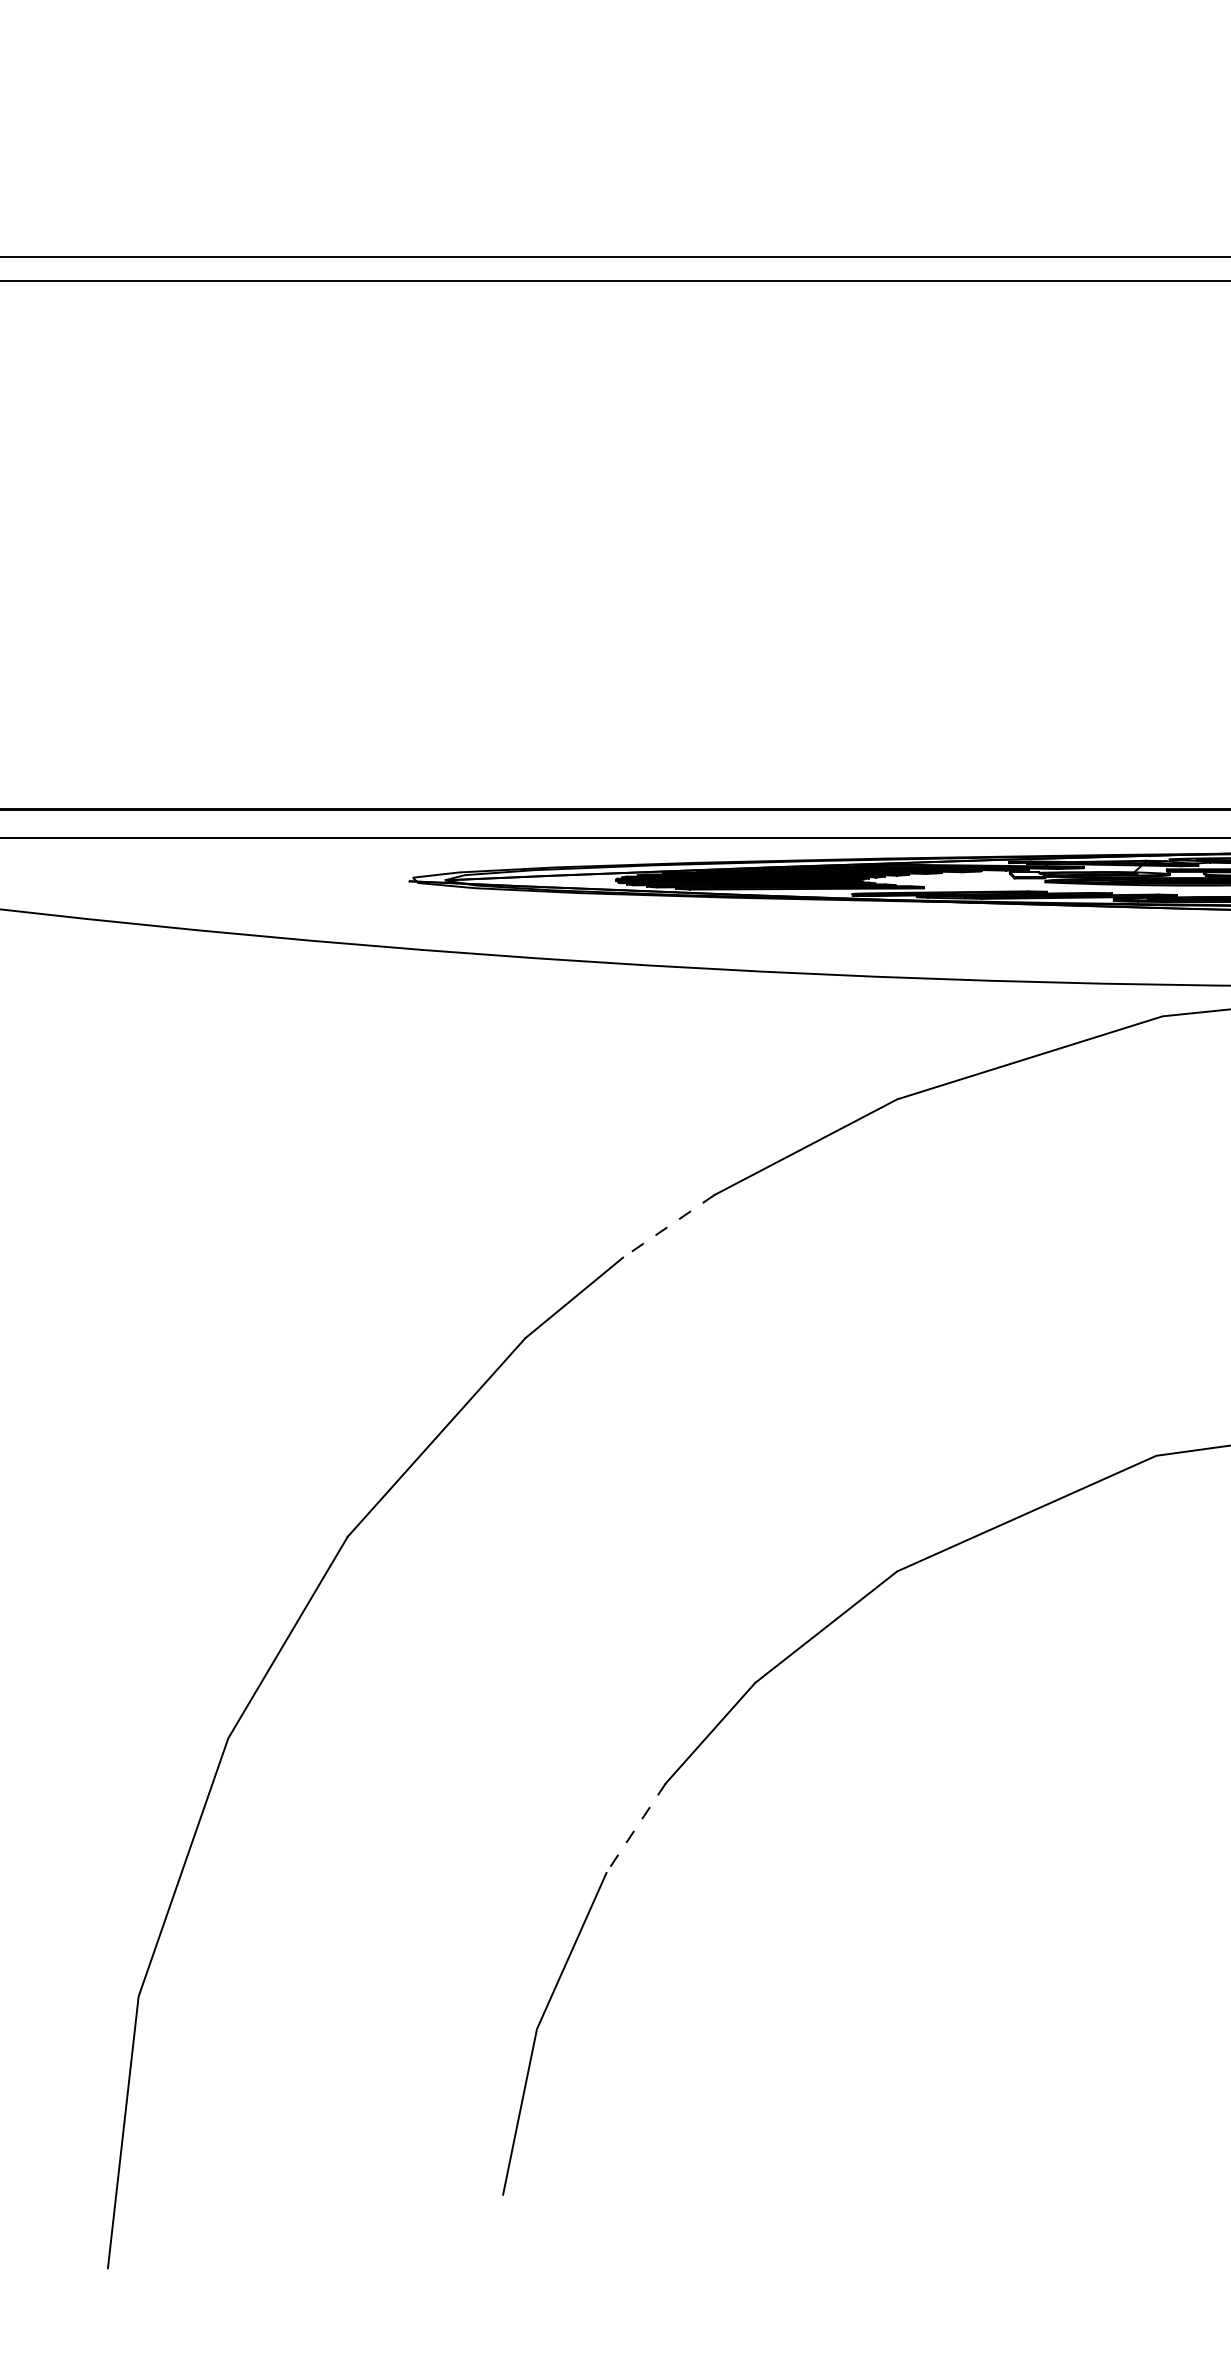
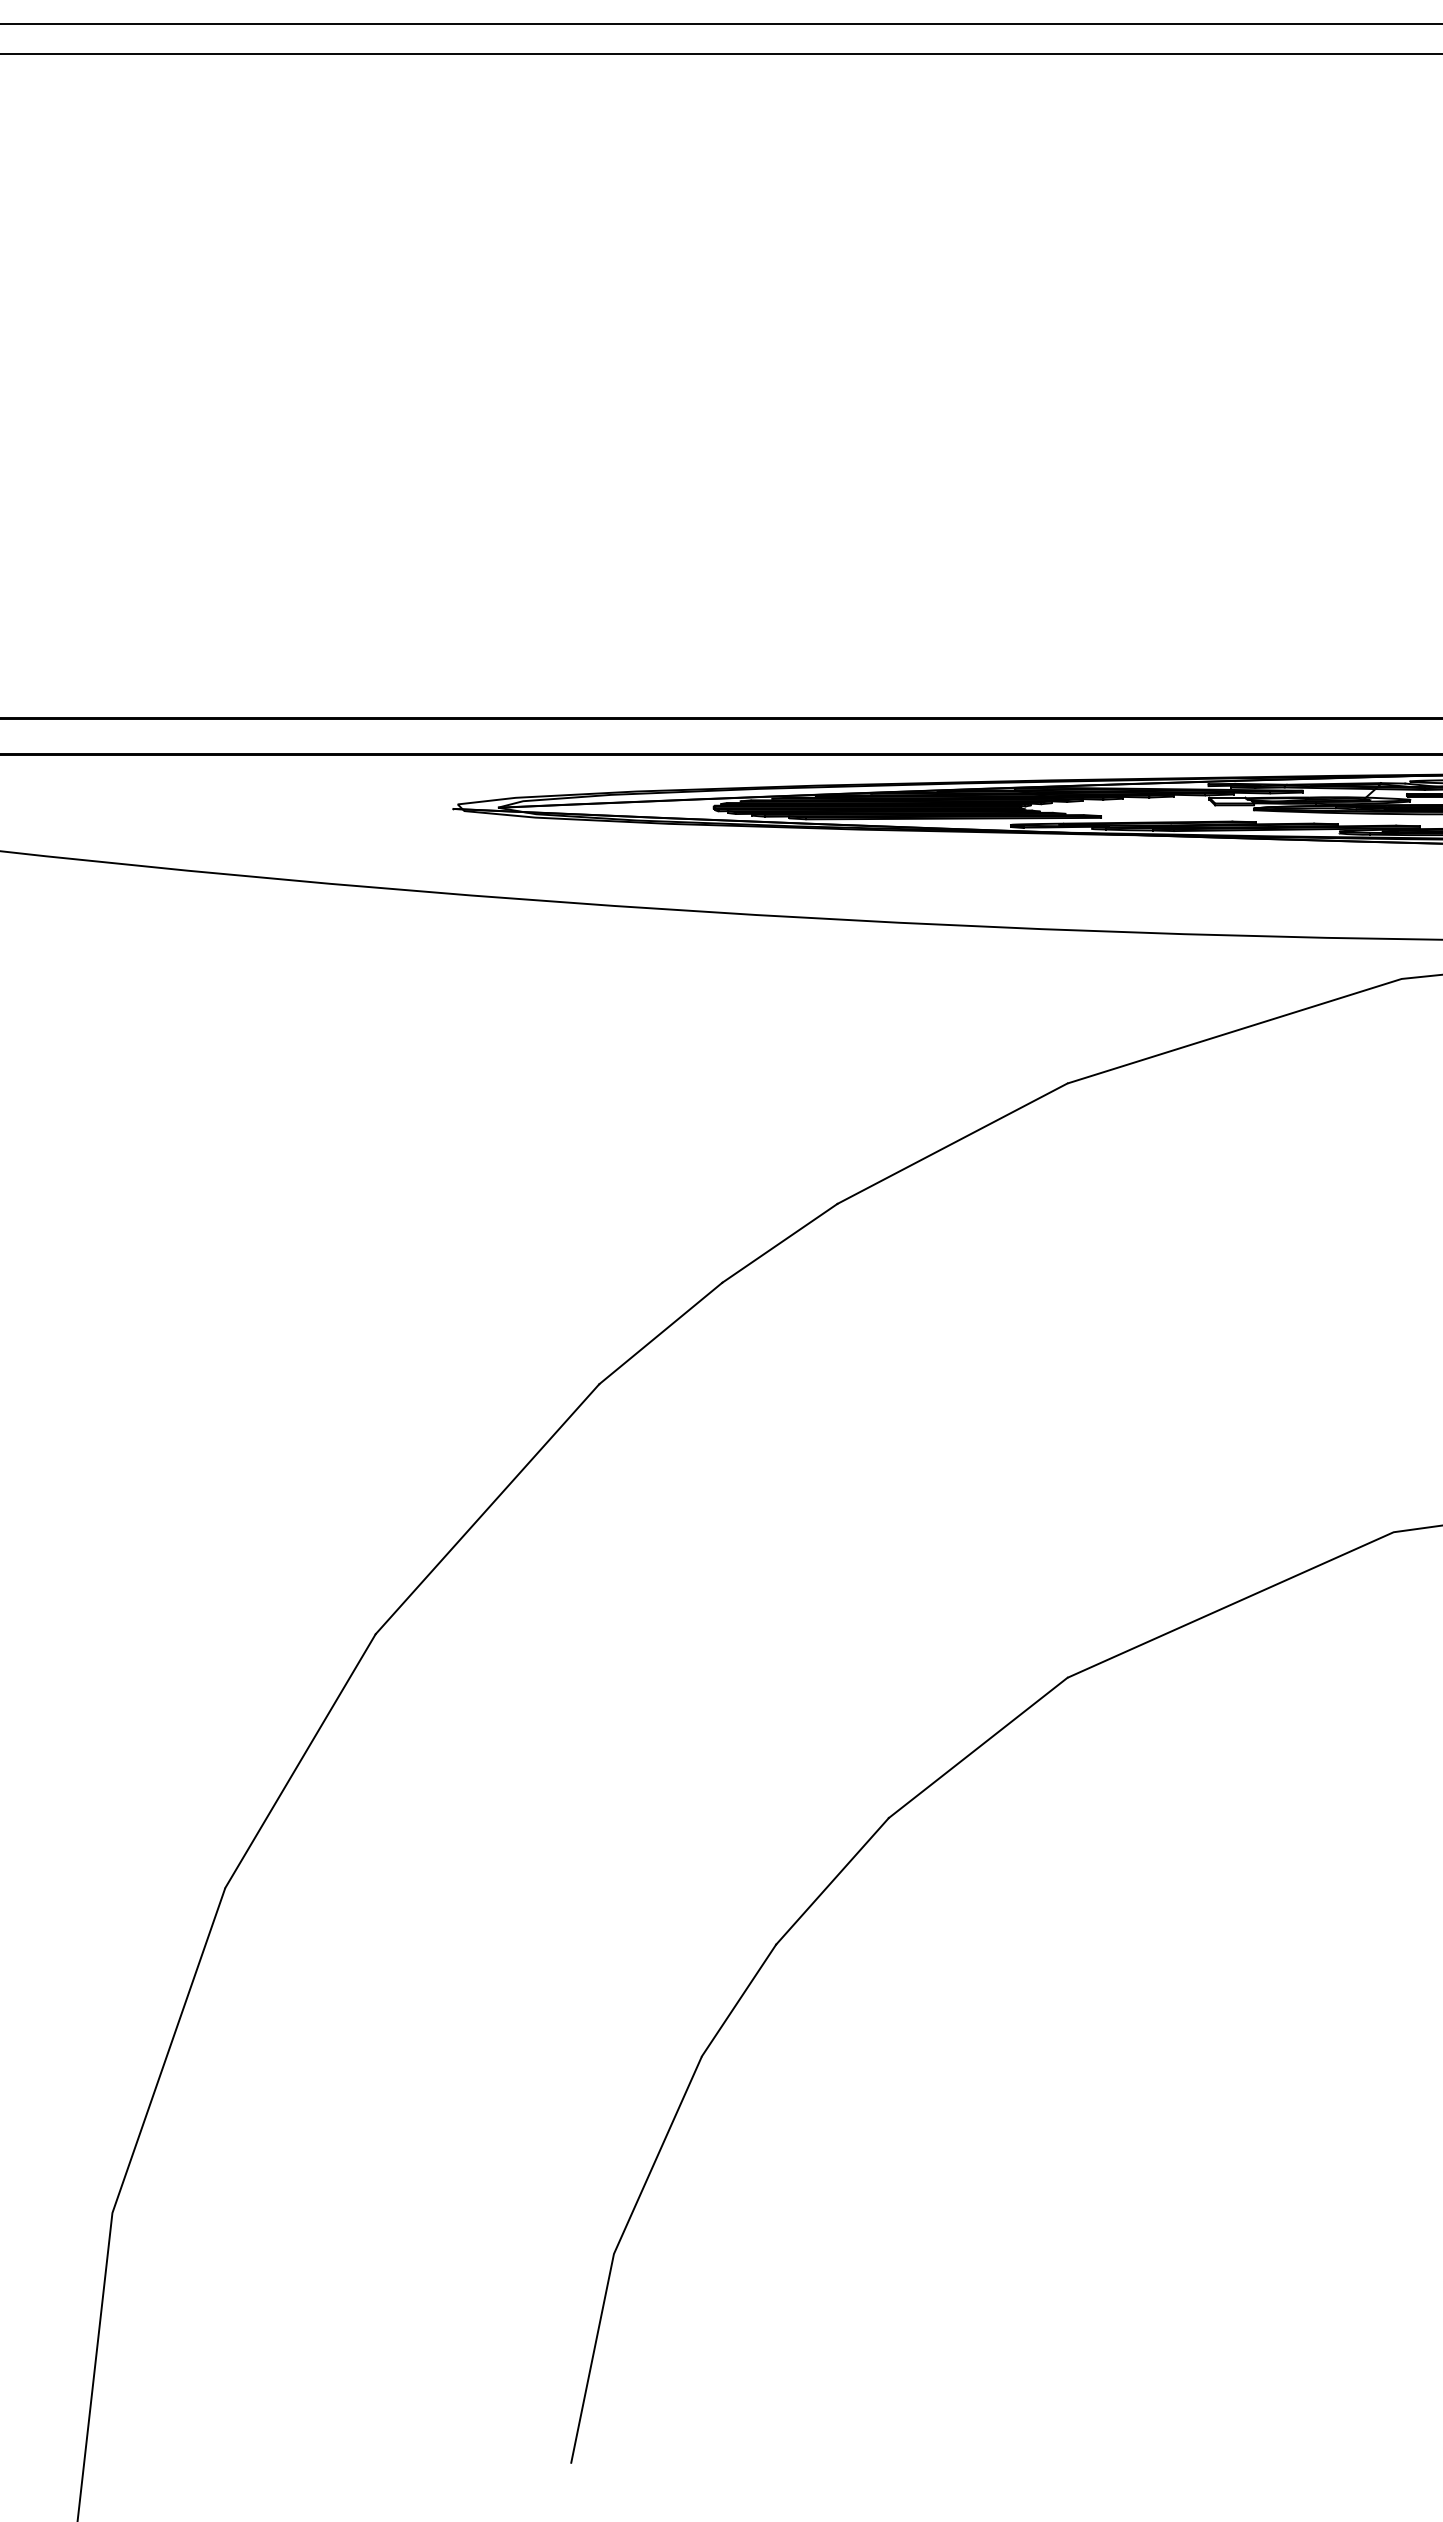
line: (668, 1226) -> (779, 1243), dashed -> solid
line: (636, 1828) -> (739, 2001), dashed -> solid

